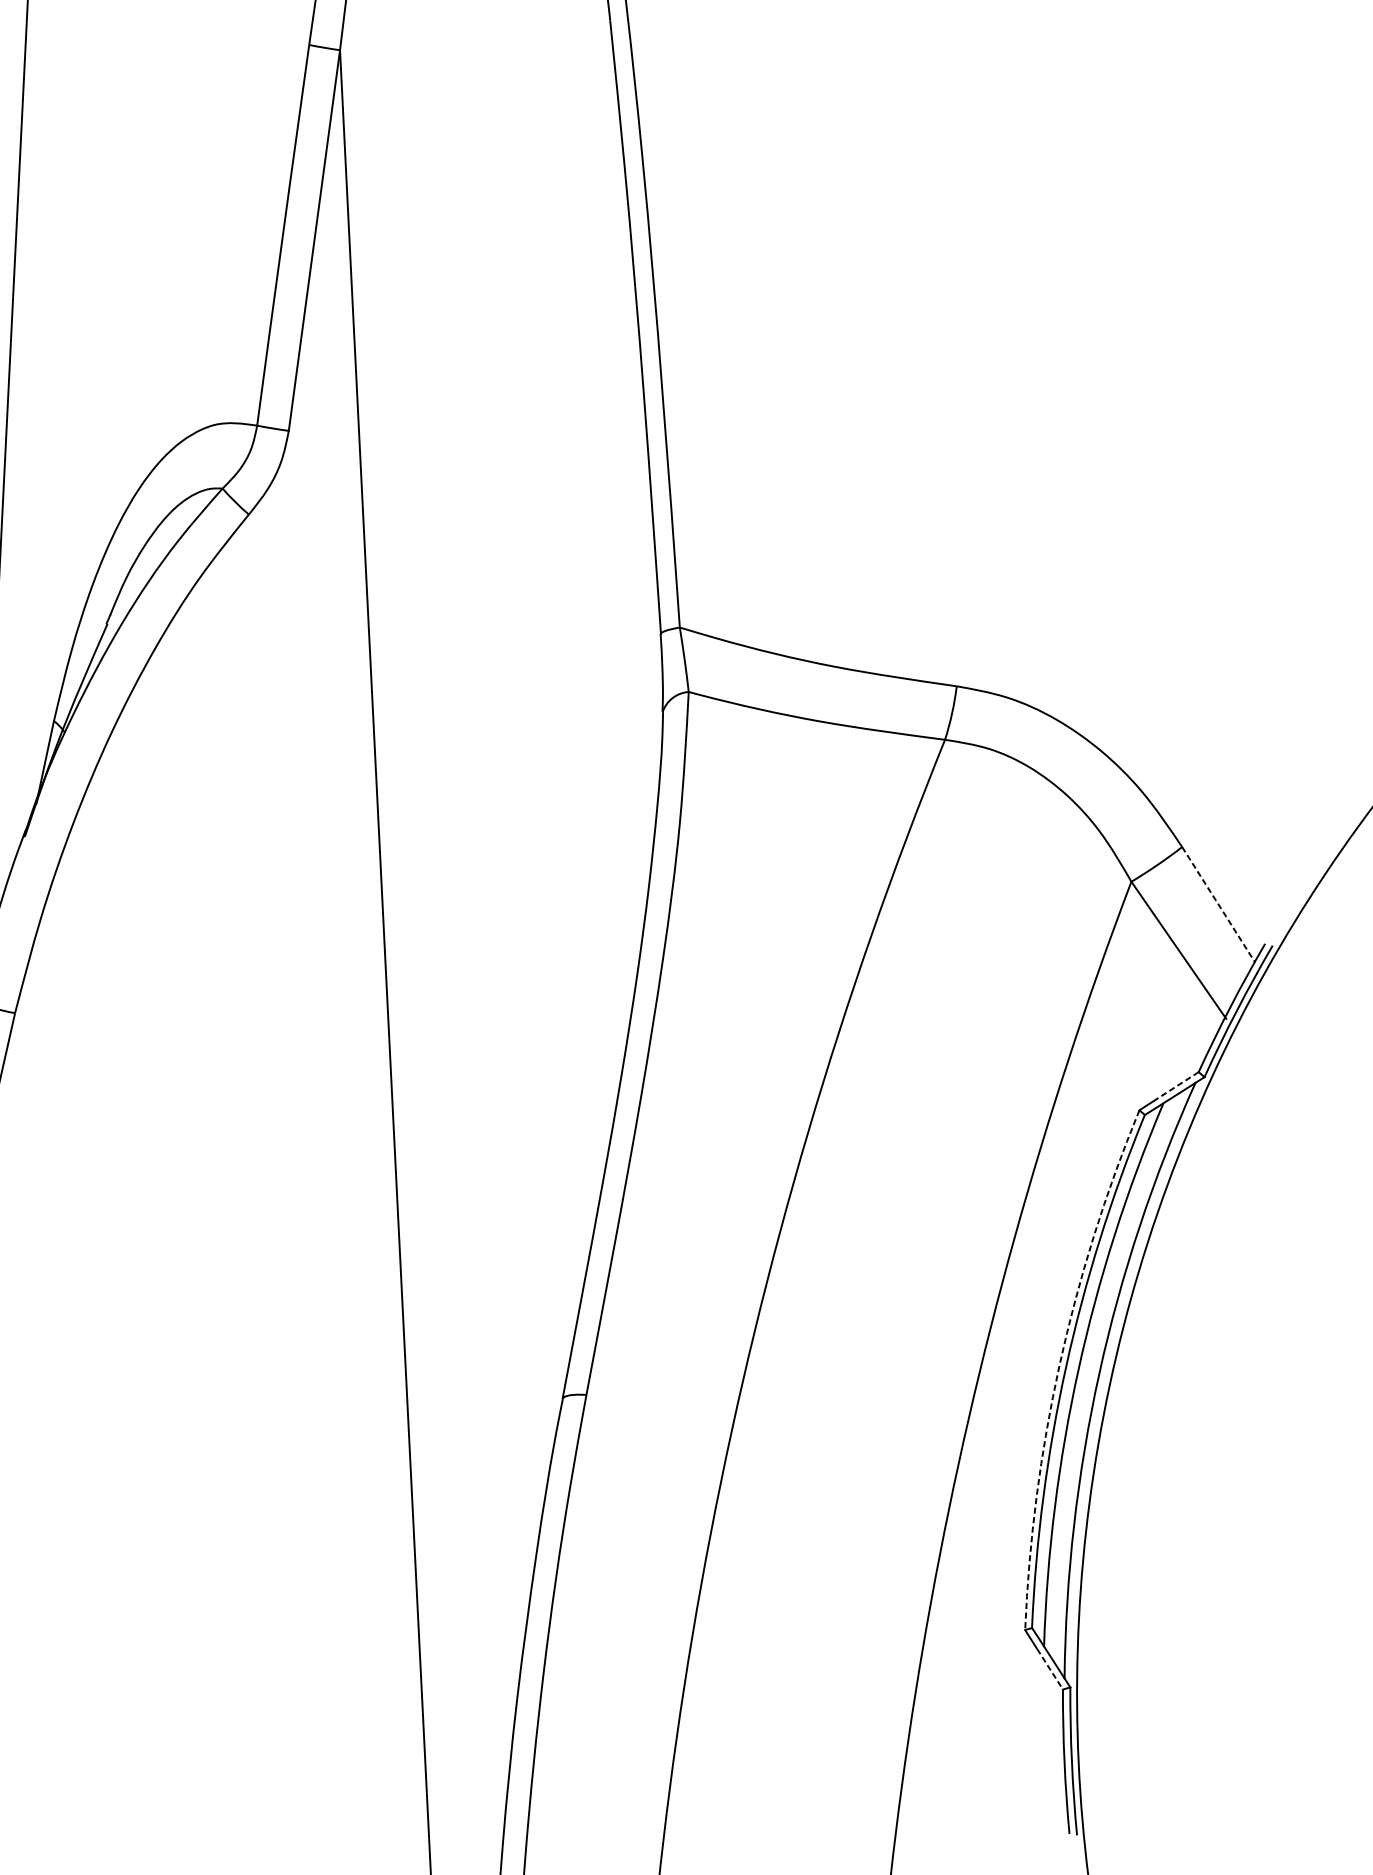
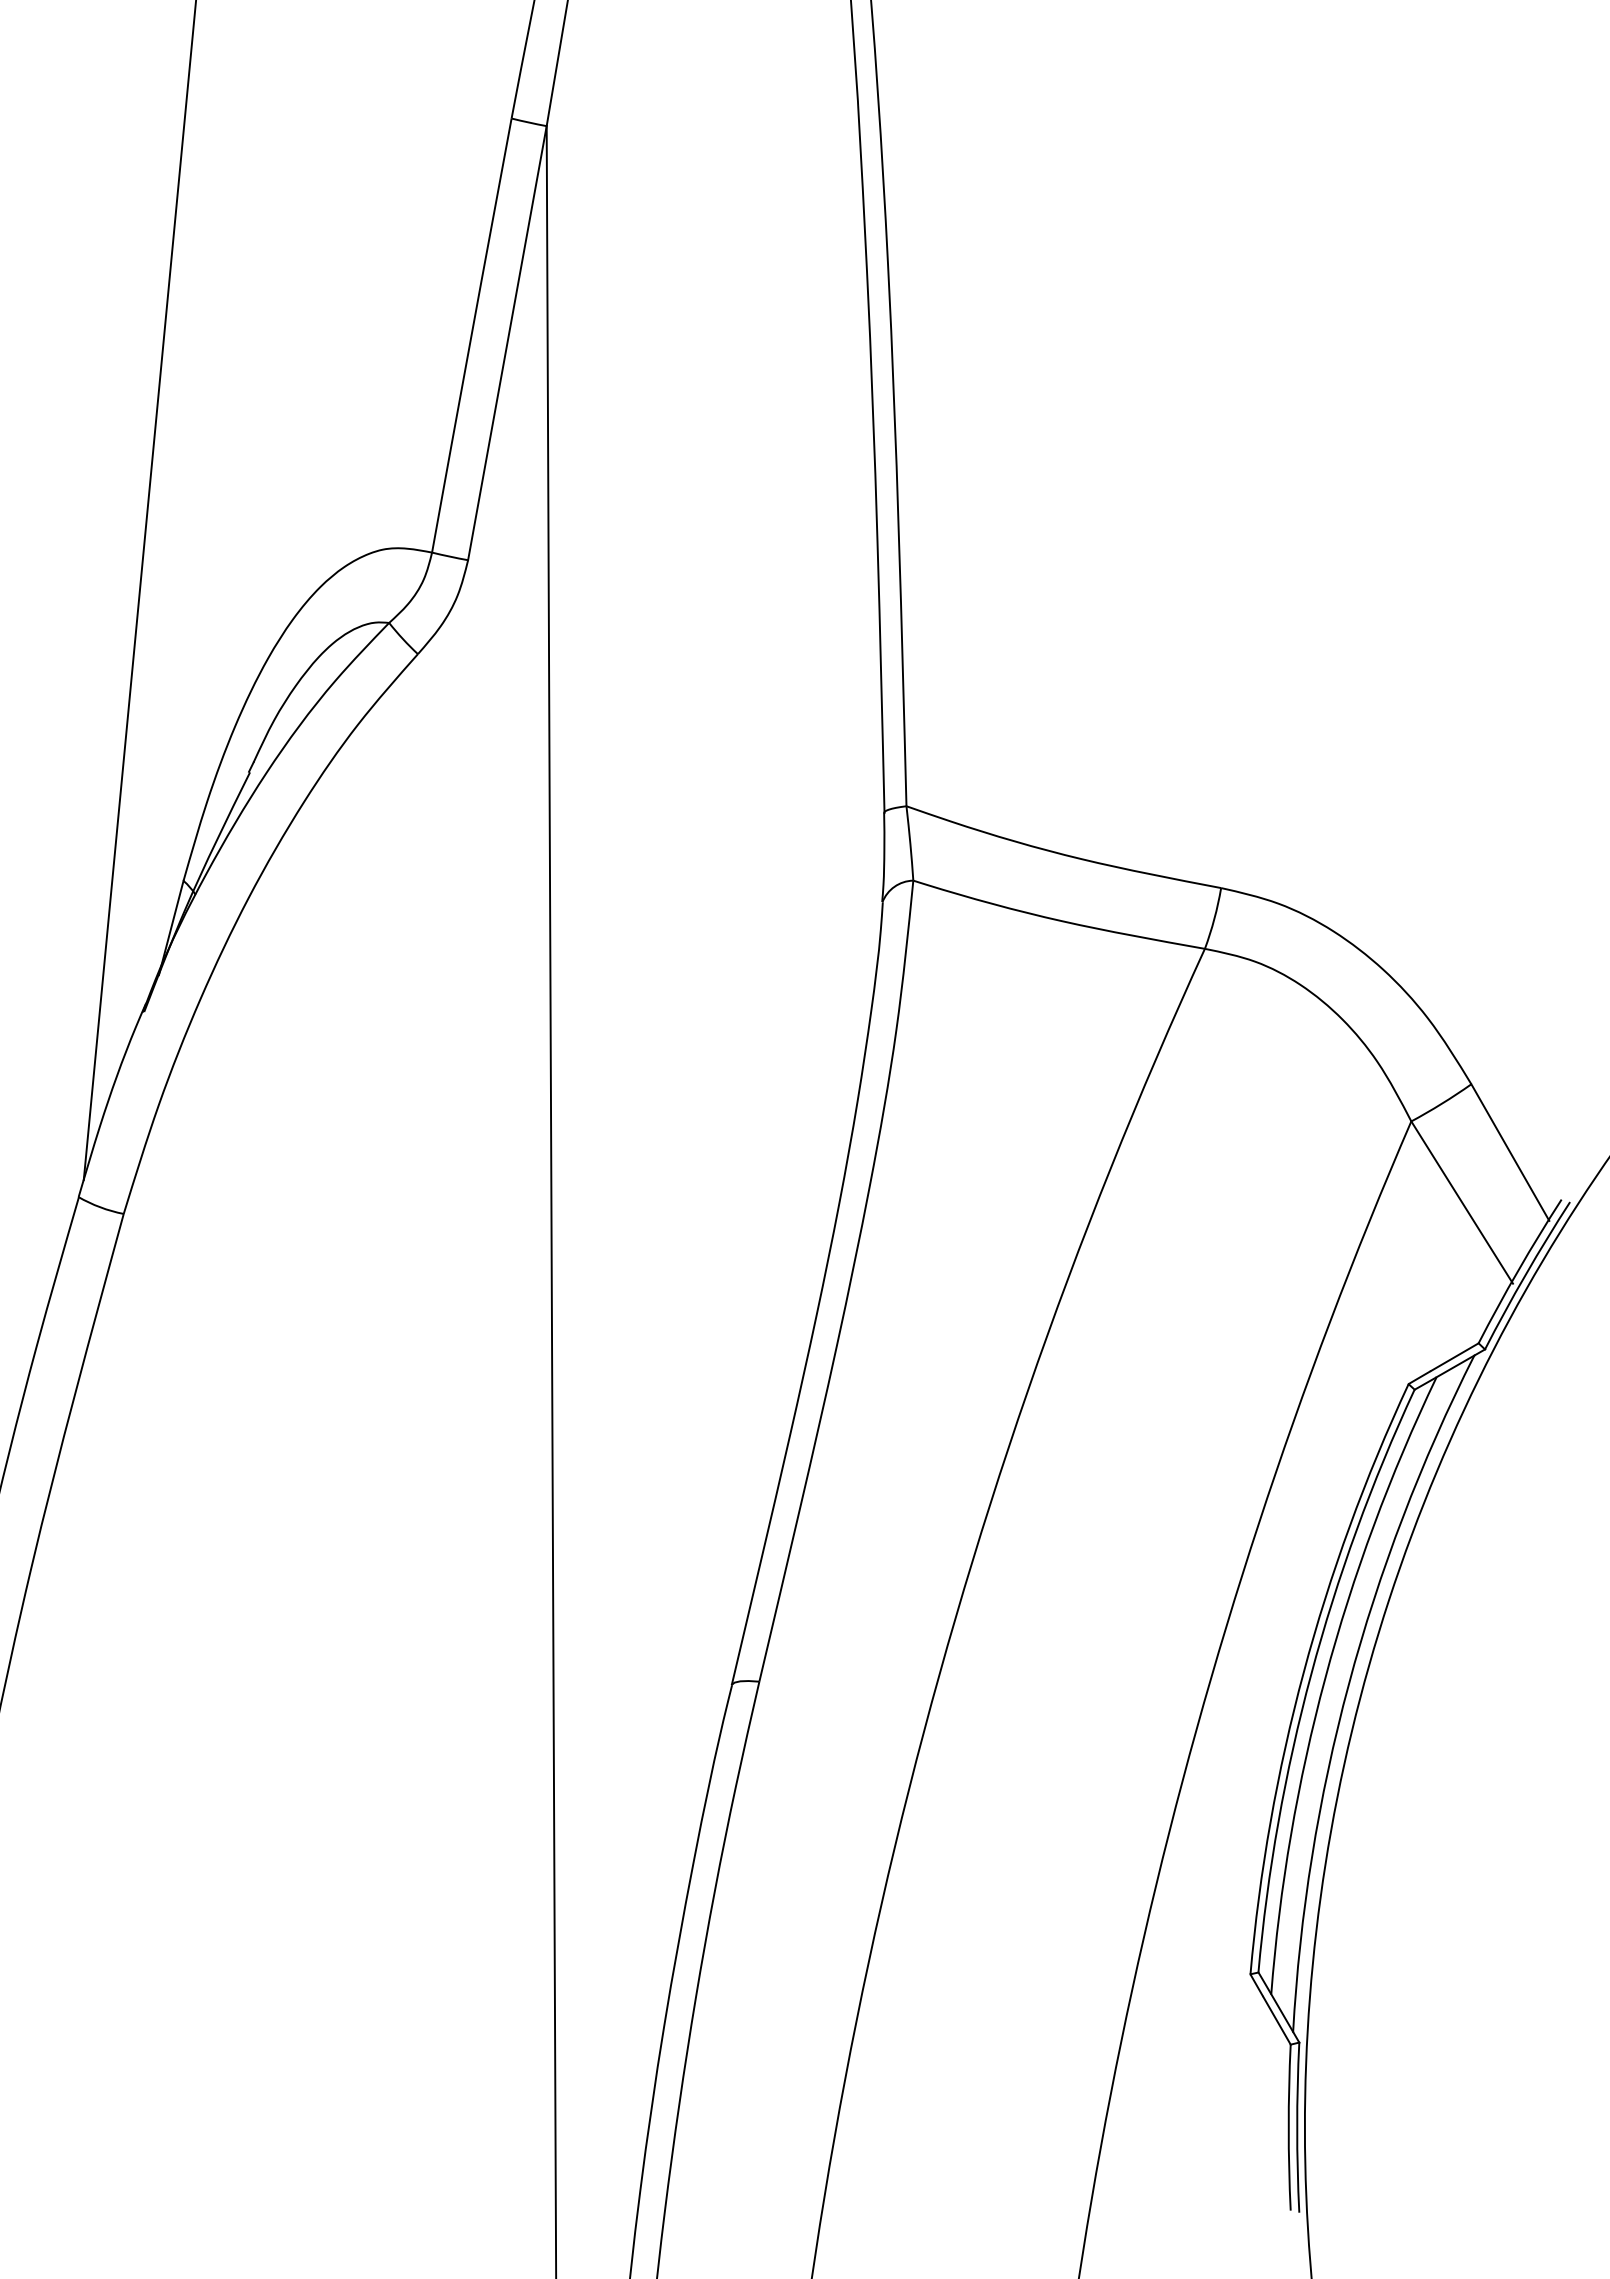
line: (1218, 904) -> (1510, 1152), dashed -> solid
line: (1178, 1085) -> (1454, 1357), dashed -> solid
arc: (1059, 1365) -> (1303, 1672), dashed -> solid
line: (1049, 1669) -> (1276, 2020), dashed -> solid

